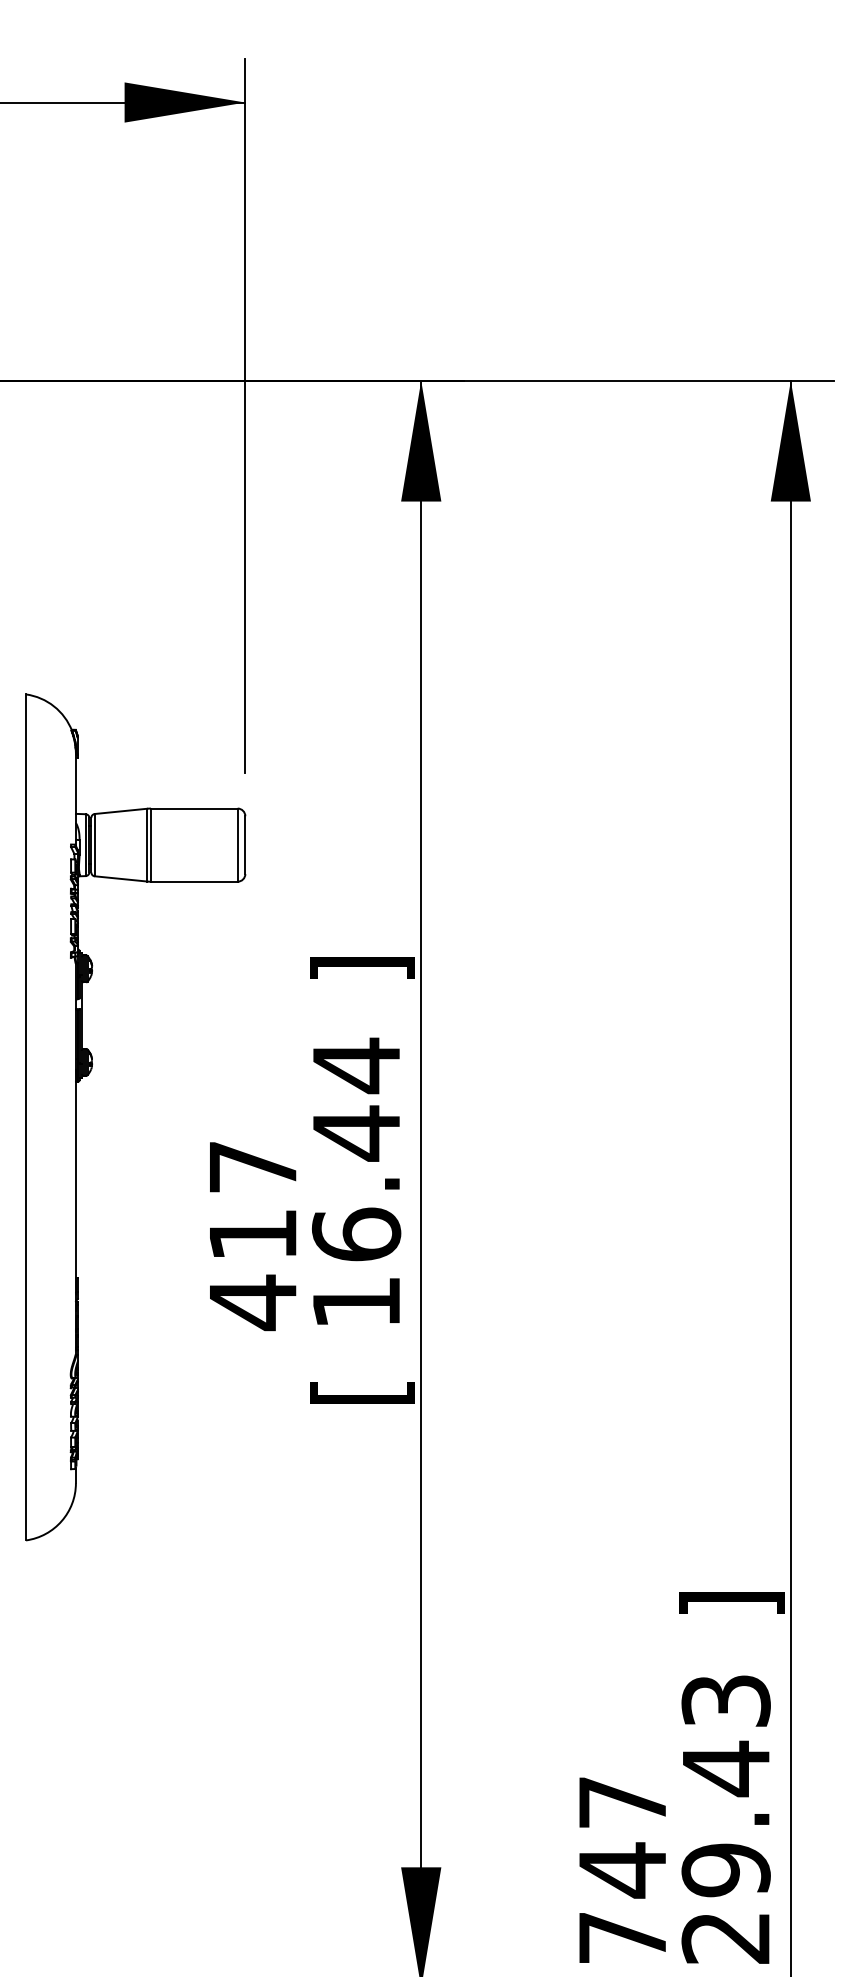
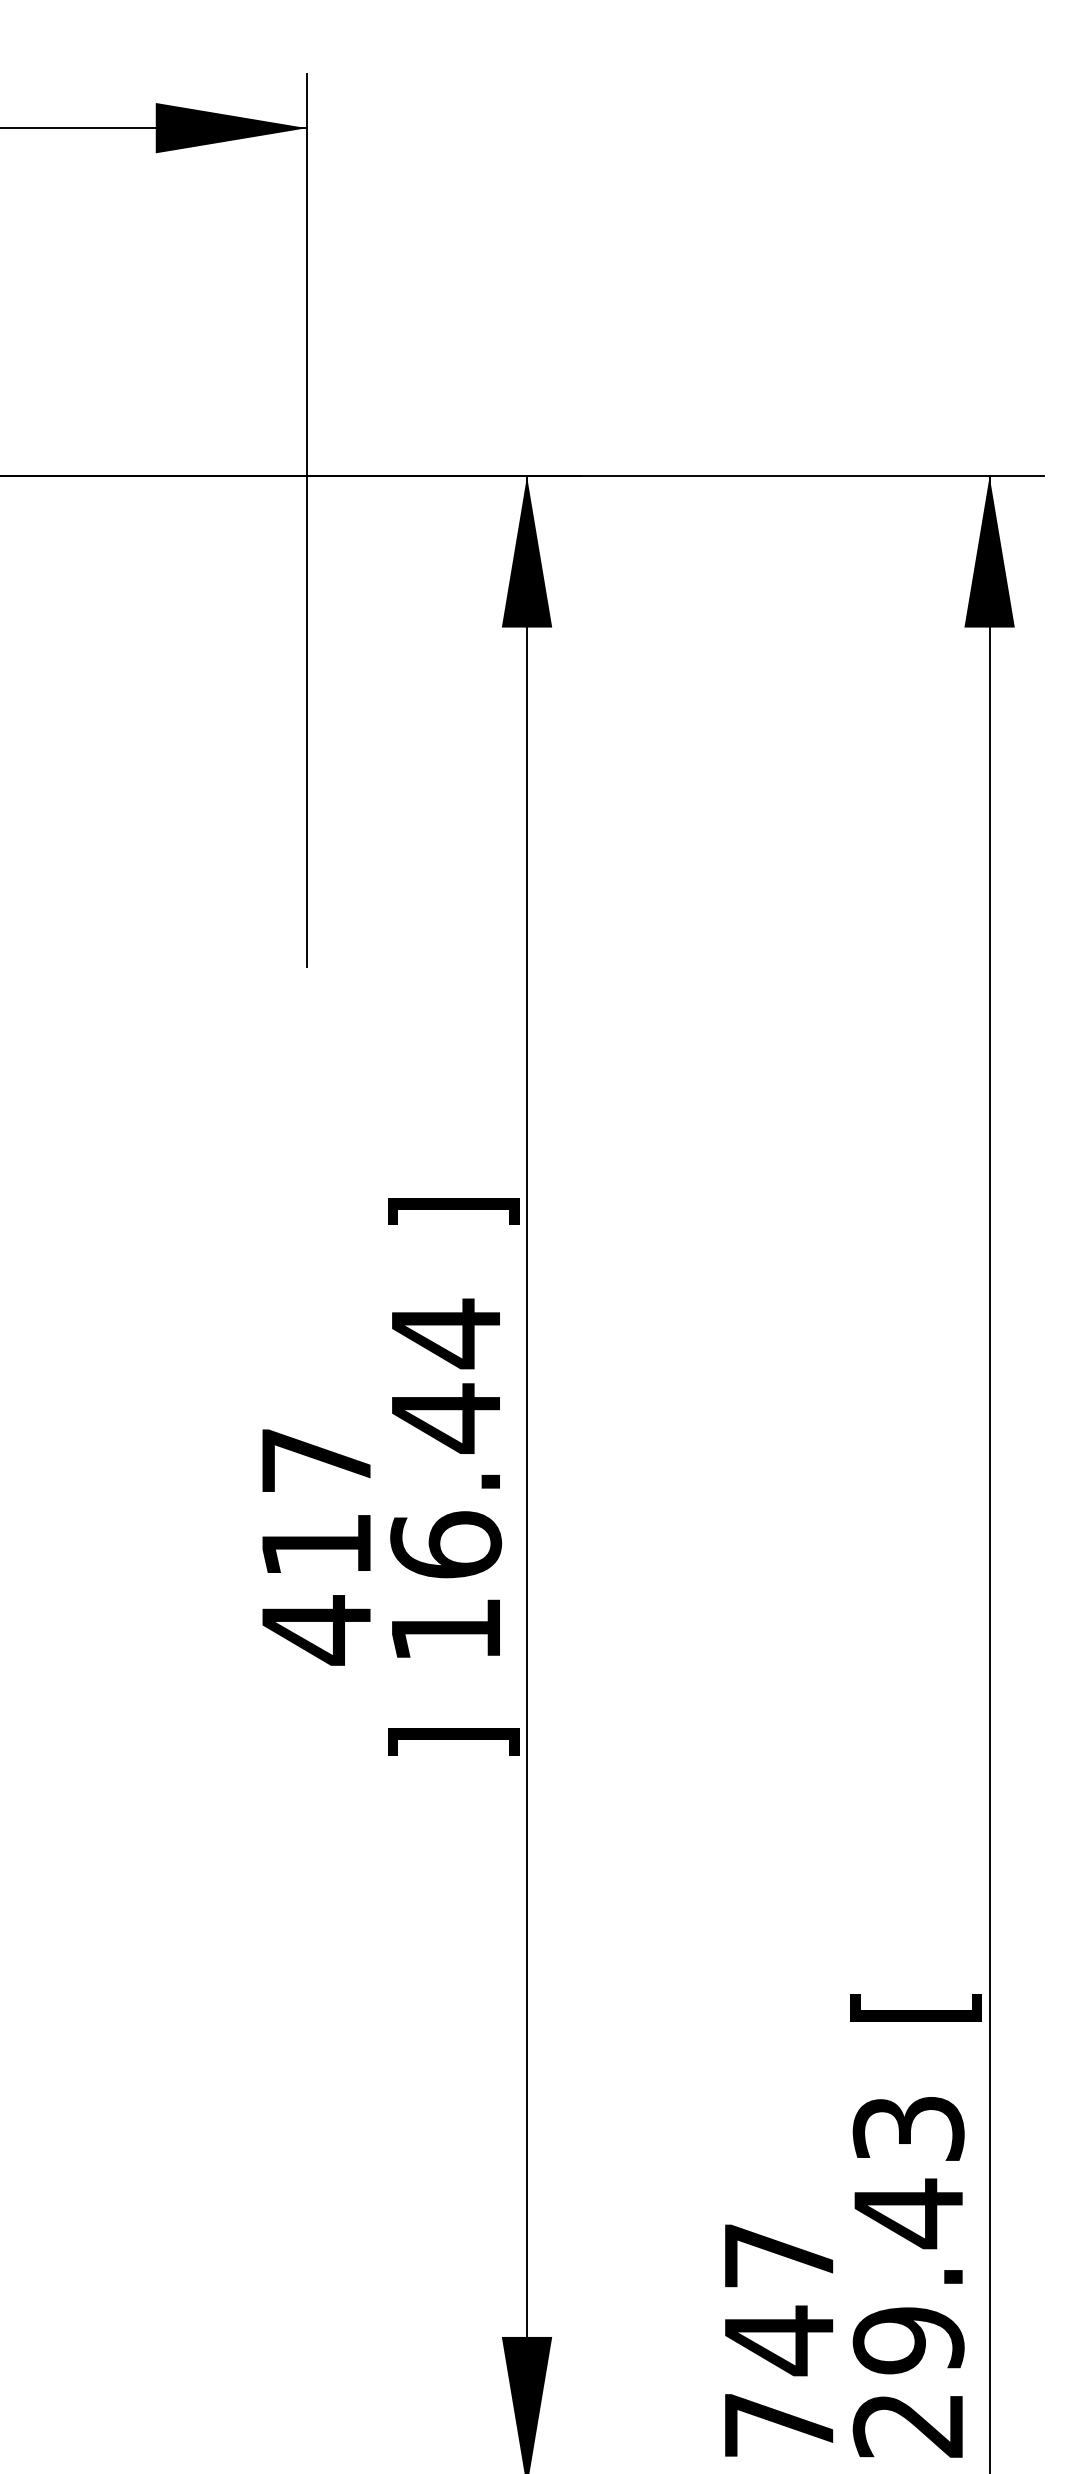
part: (76, 1117) -> (95, 1398), removed
text: (362, 1392) -> (453, 1742), [ -> ]
text: (731, 1604) -> (915, 2007), ] -> [

